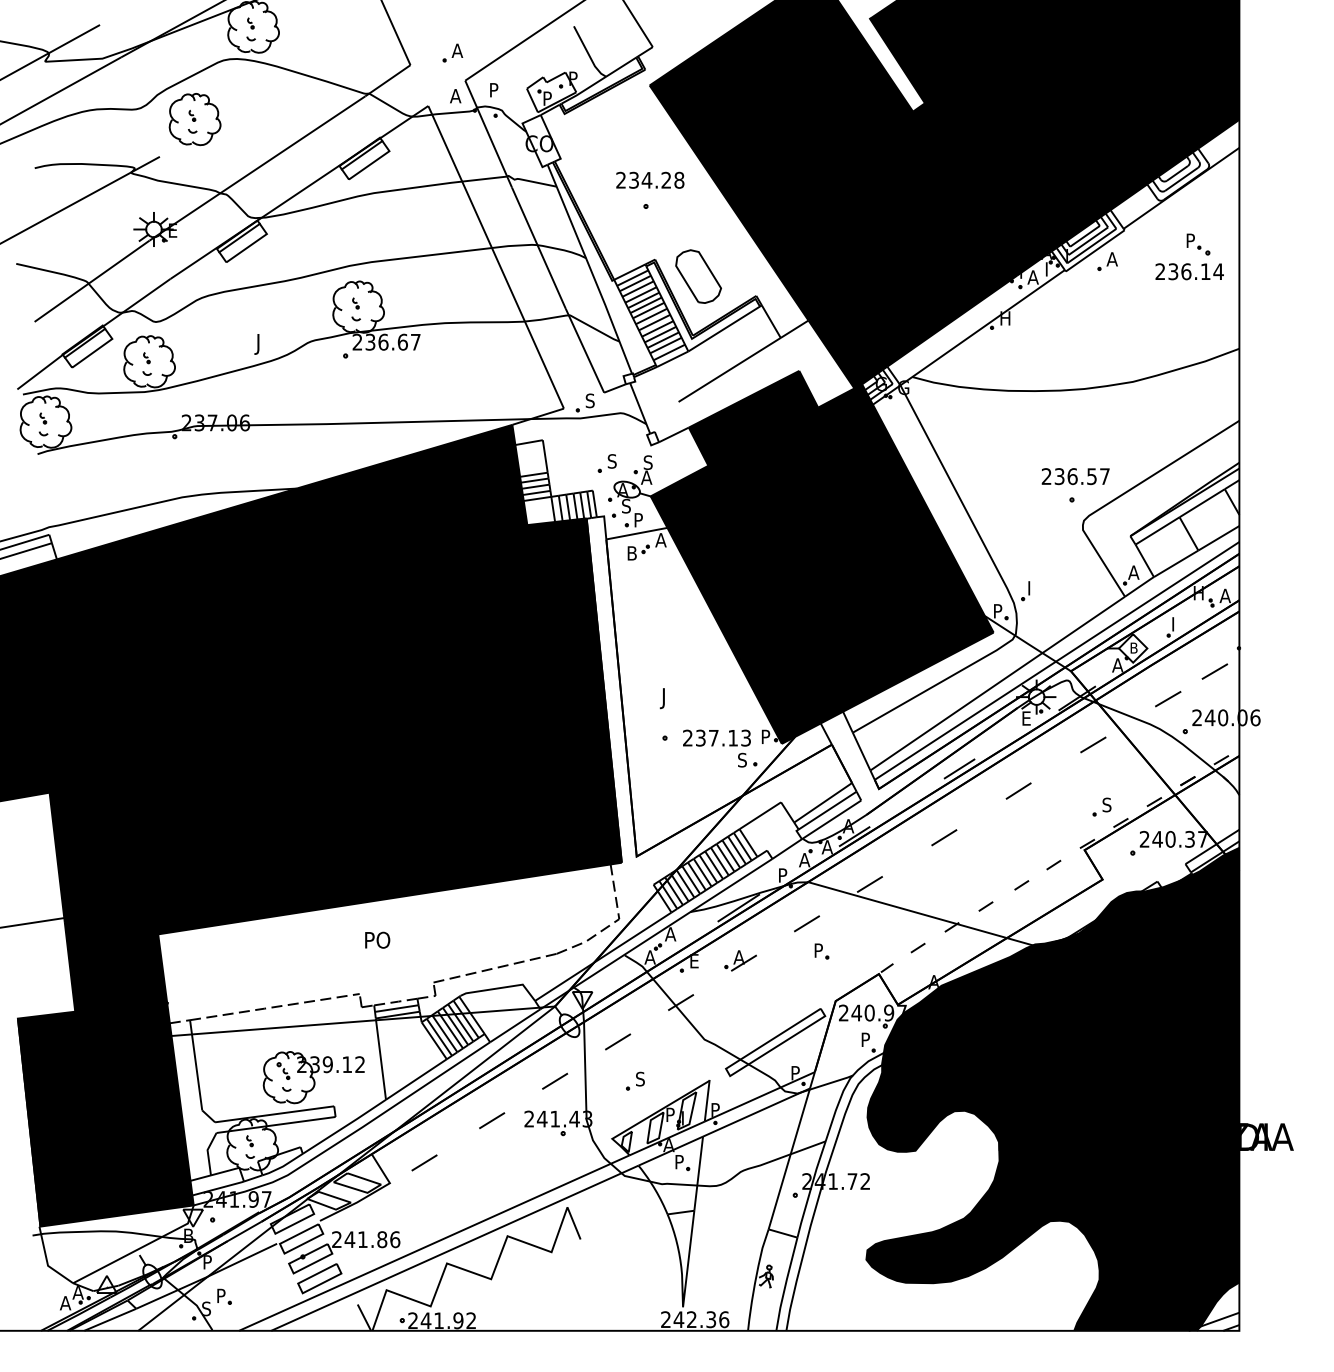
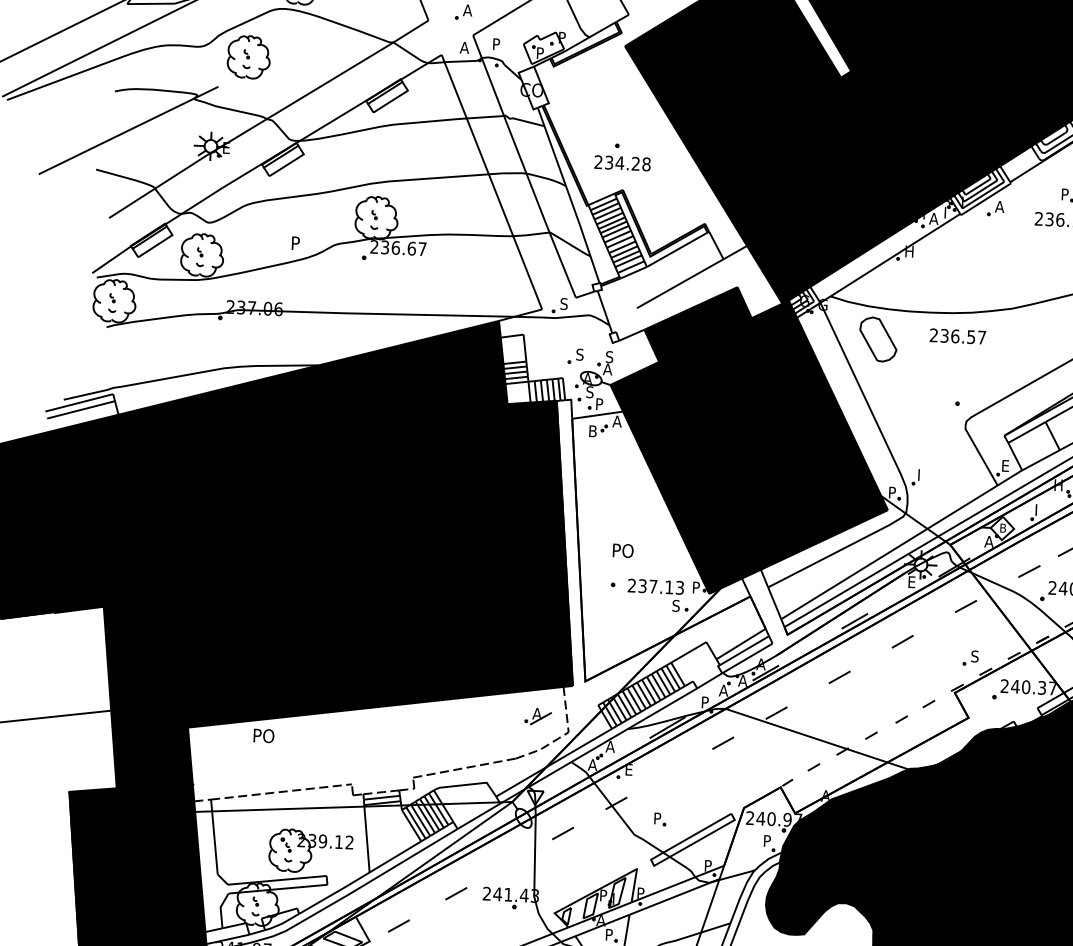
text: (650, 179) -> (622, 162), moved
part: (698, 276) -> (878, 339), moved
text: (260, 344) -> (294, 245), J -> P
text: (1075, 476) -> (957, 336), moved
text: (1133, 572) -> (1005, 465), A -> E
text: (673, 698) -> (621, 552), J -> PO
text: (377, 939) -> (263, 735), moved
part: (821, 951) -> (659, 819), moved
part: (740, 960) -> (538, 716), moved
line: (555, 1080) -> (510, 862), removed
part: (635, 1080) -> (575, 865), removed

